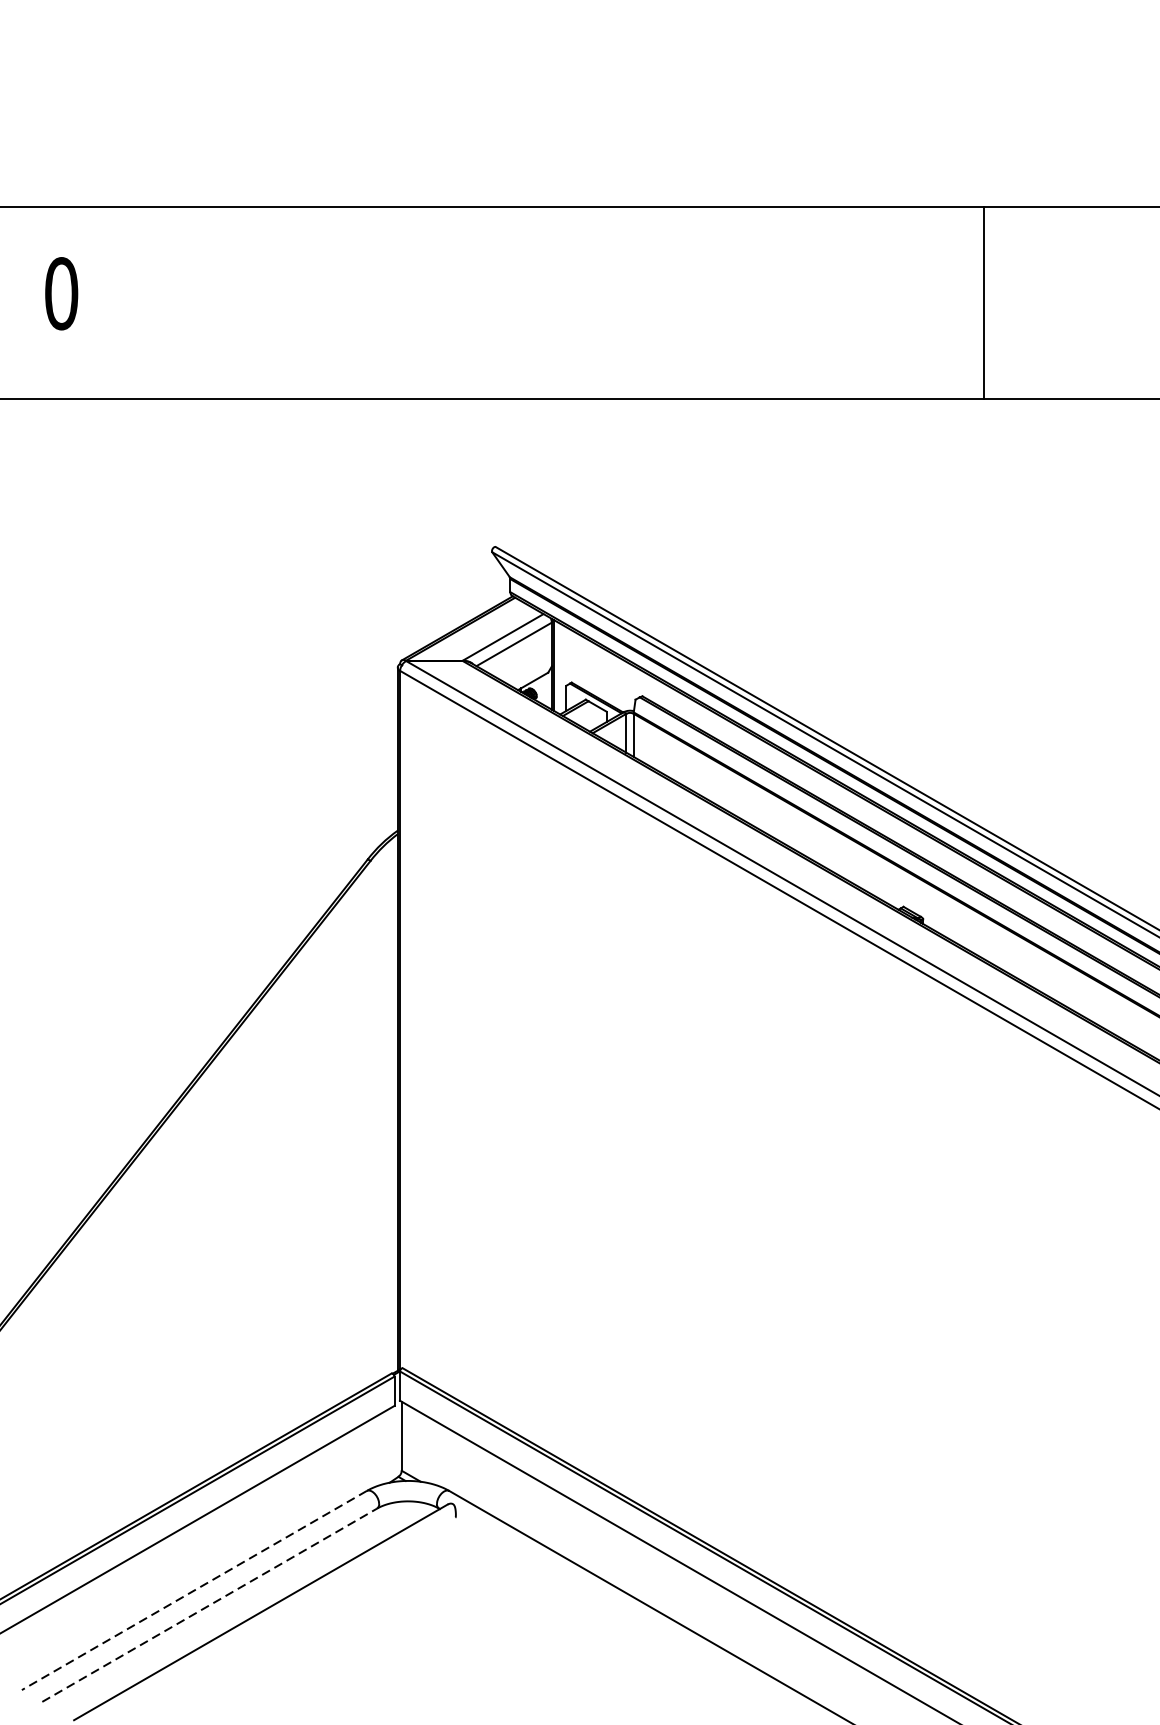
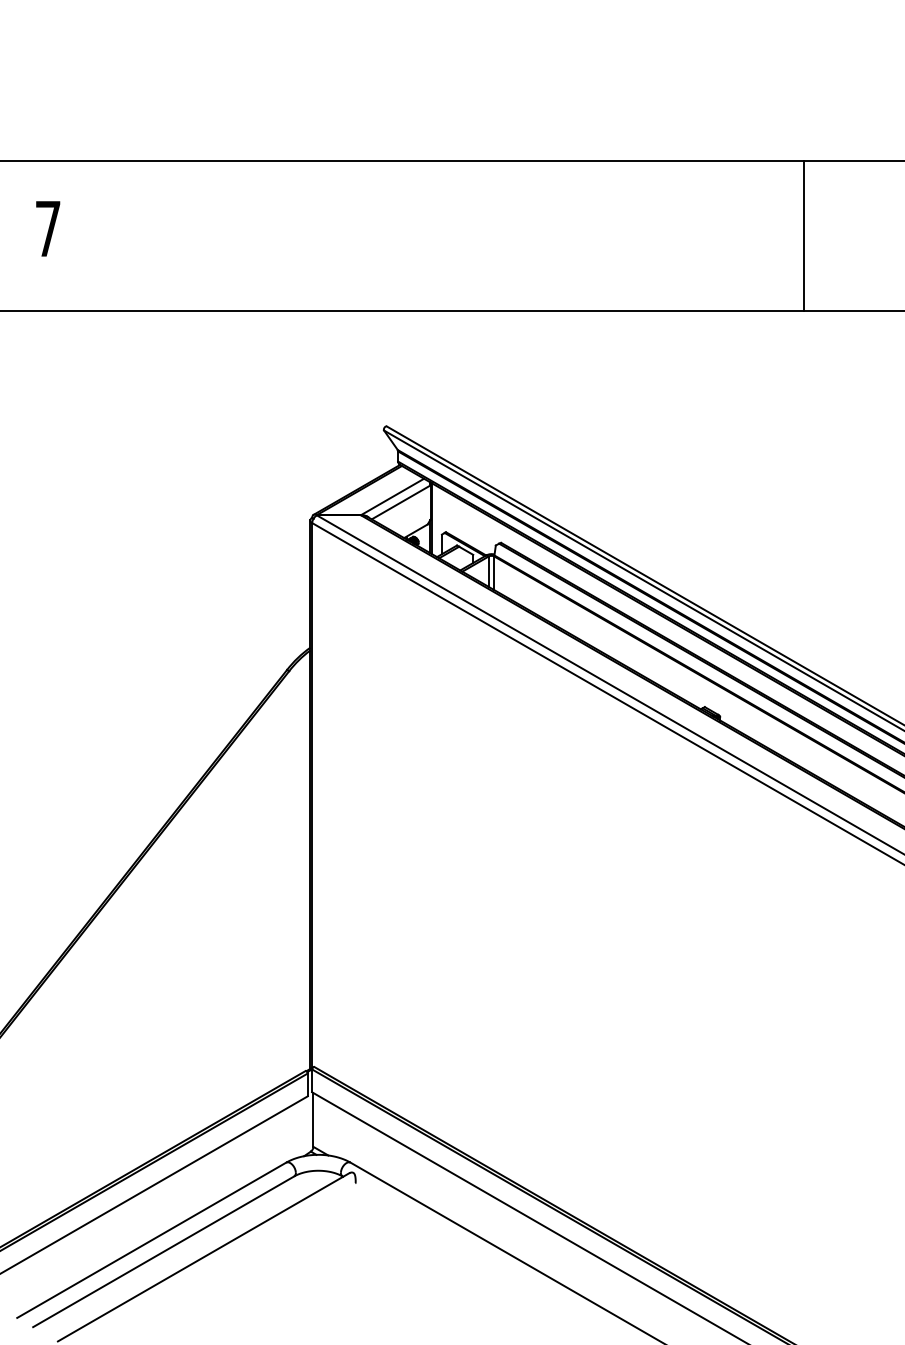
text: (61, 293) -> (48, 228), 0 -> 7
line: (983, 302) -> (803, 235), moved
line: (194, 1590) -> (151, 1240), dashed -> solid
line: (209, 1604) -> (163, 1251), dashed -> solid

